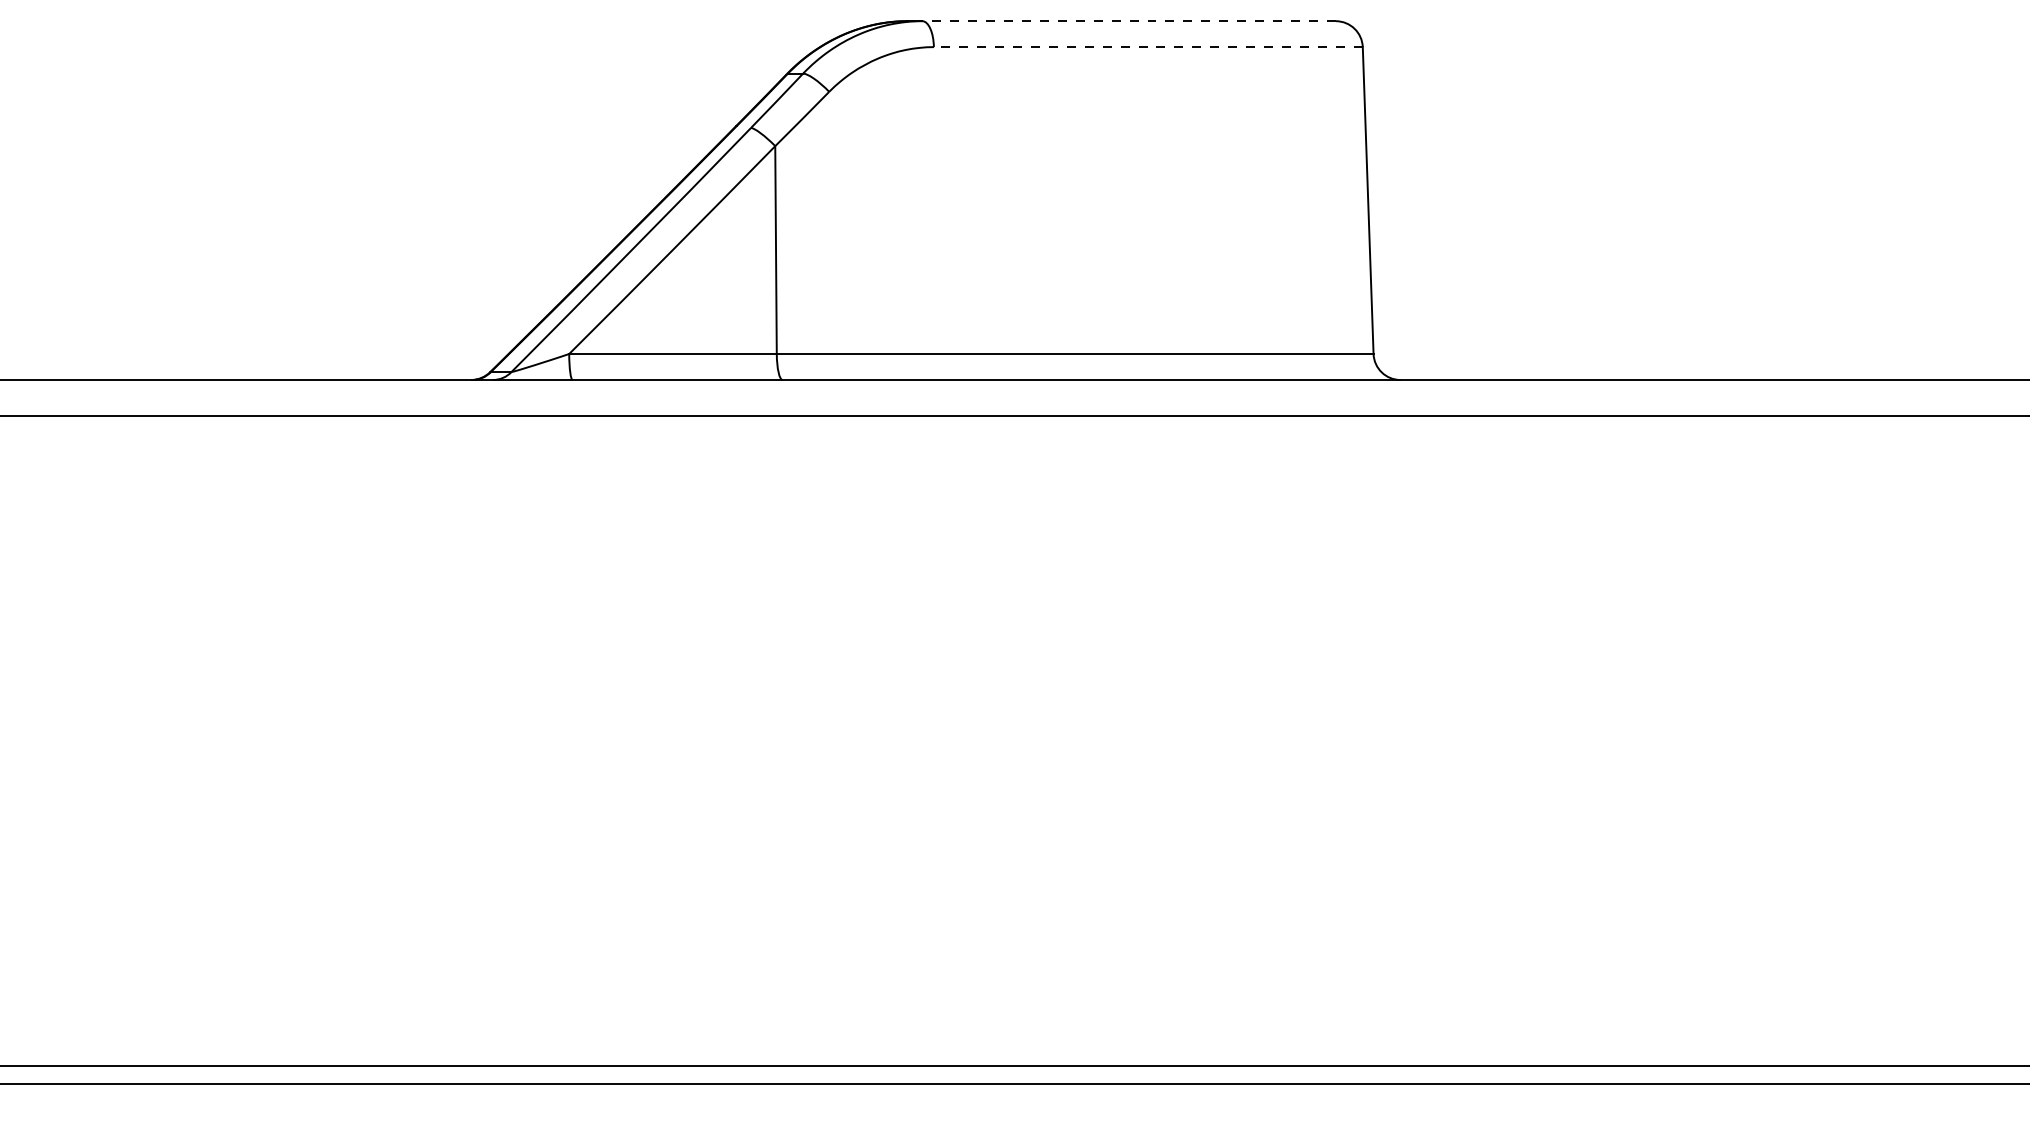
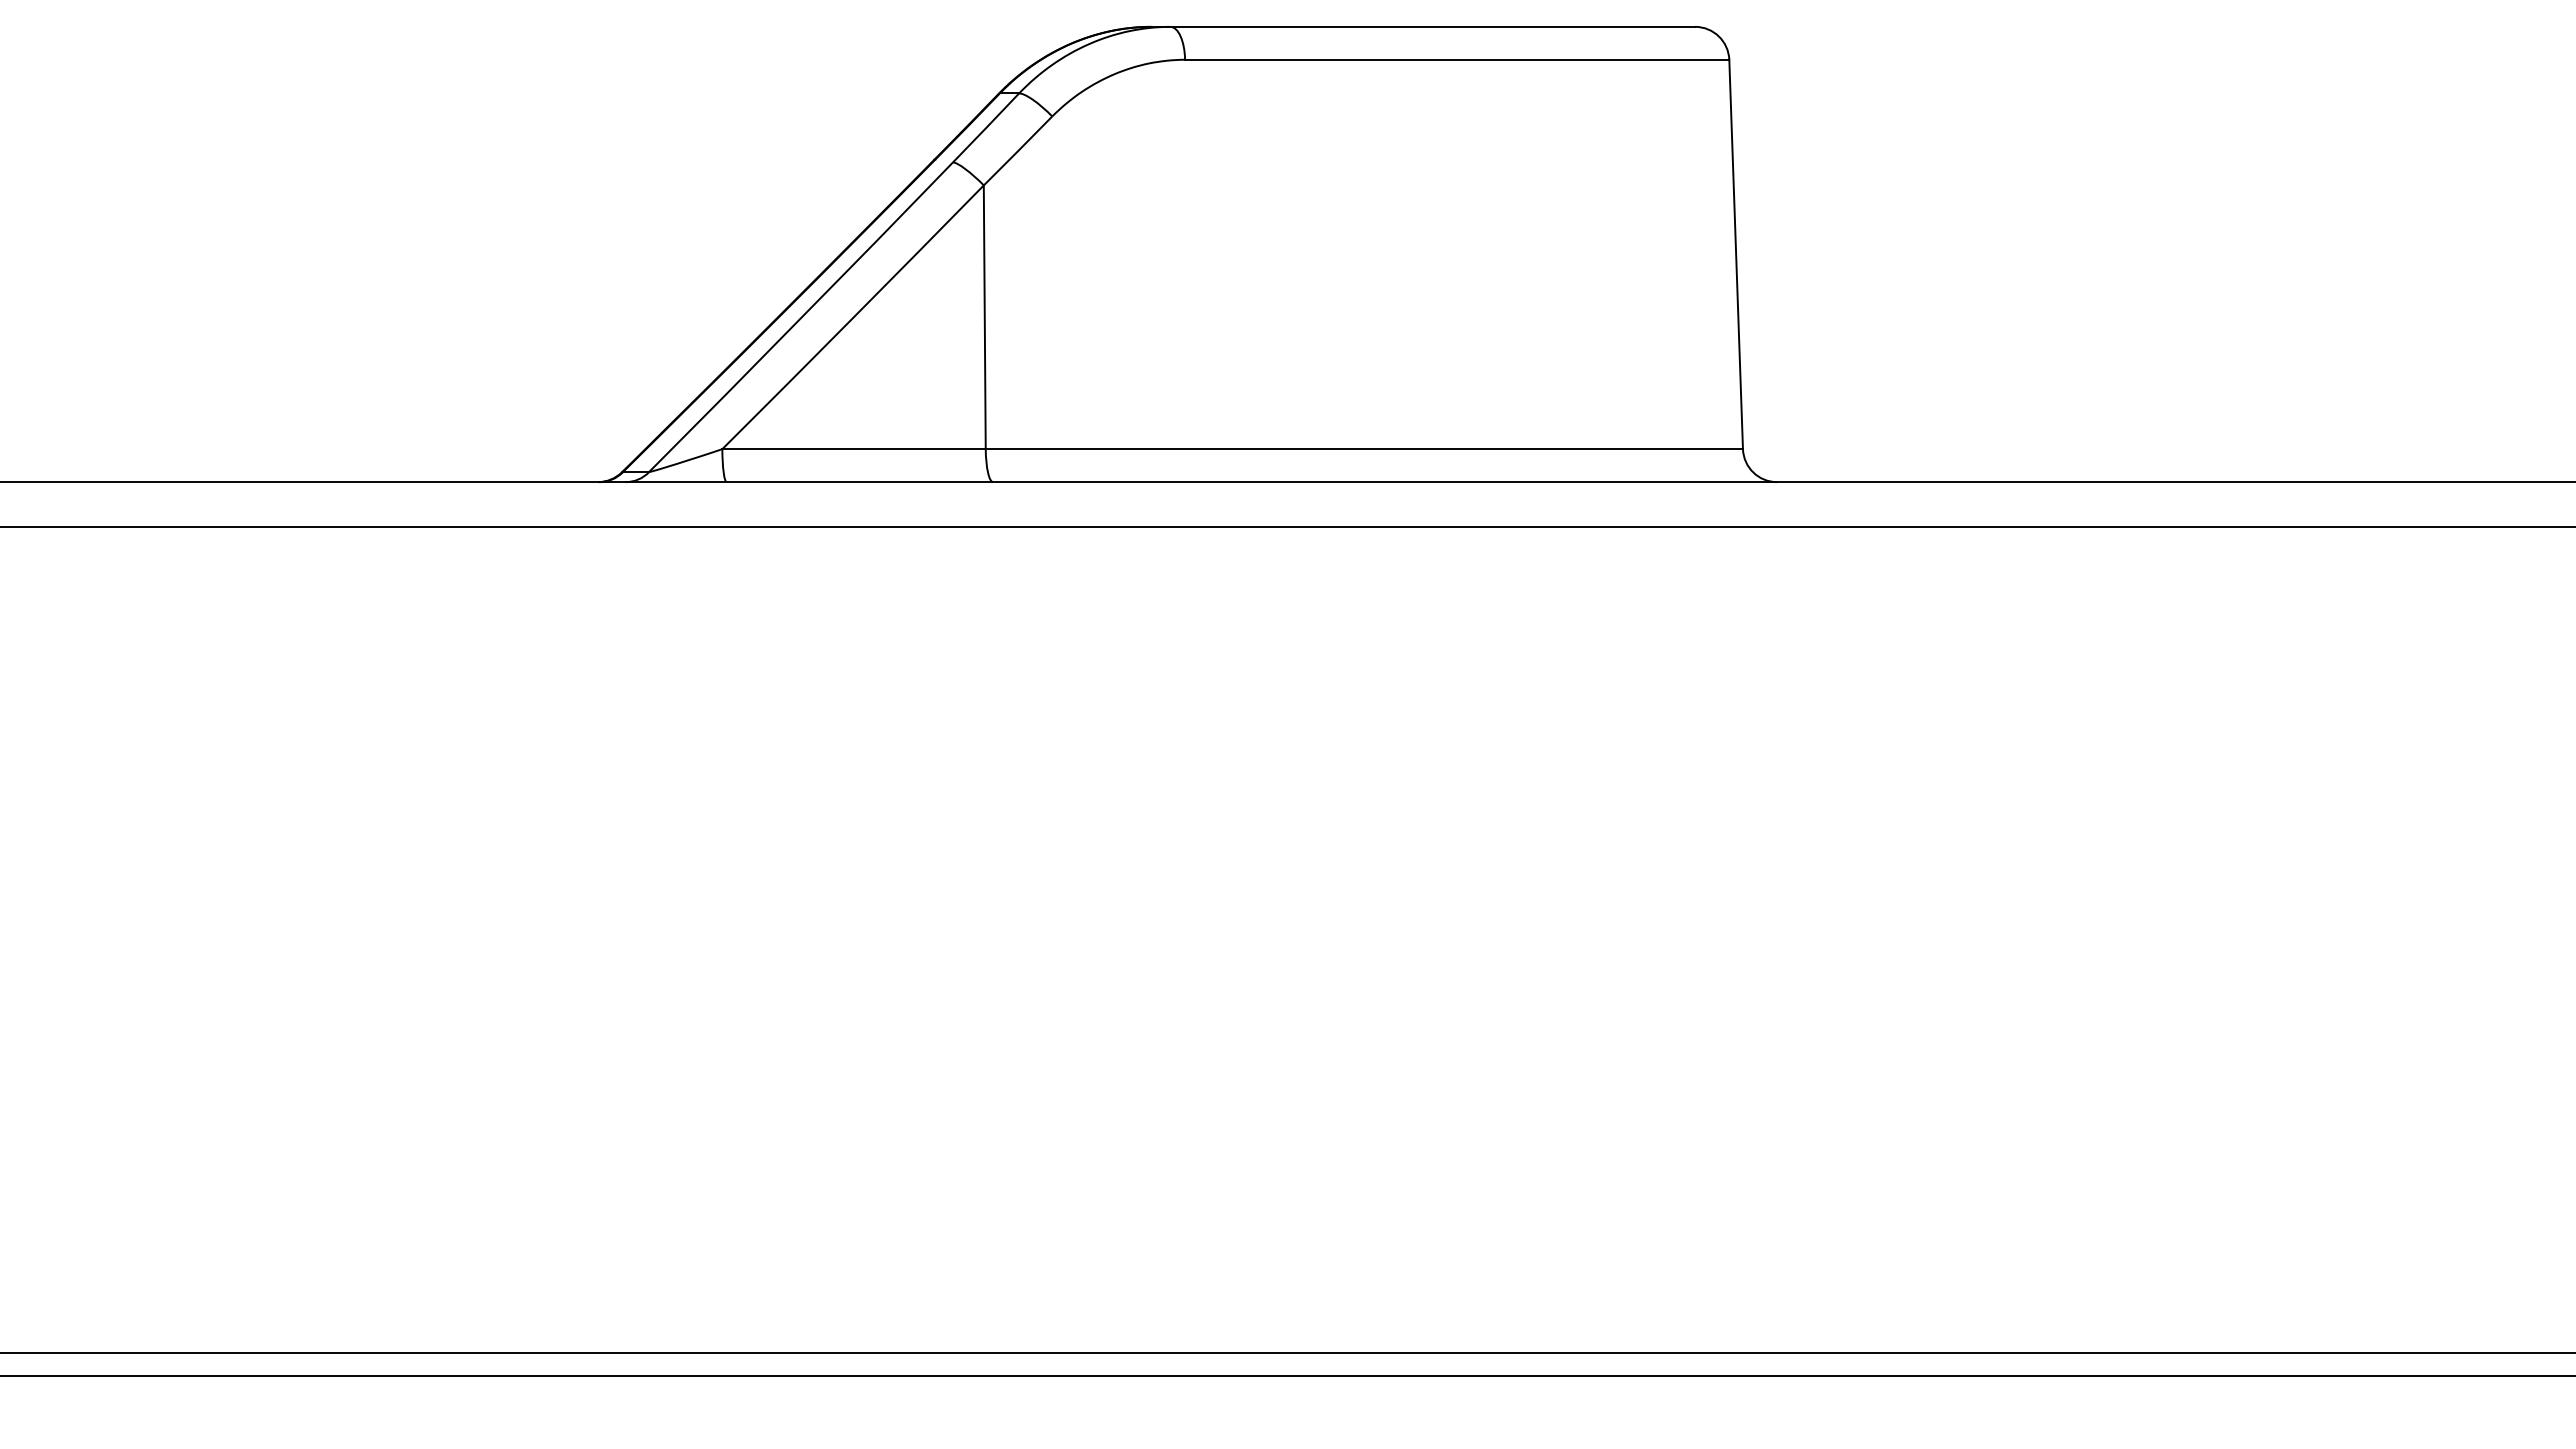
line: (1128, 20) -> (1432, 26), dashed -> solid
line: (1147, 46) -> (1456, 59), dashed -> solid

